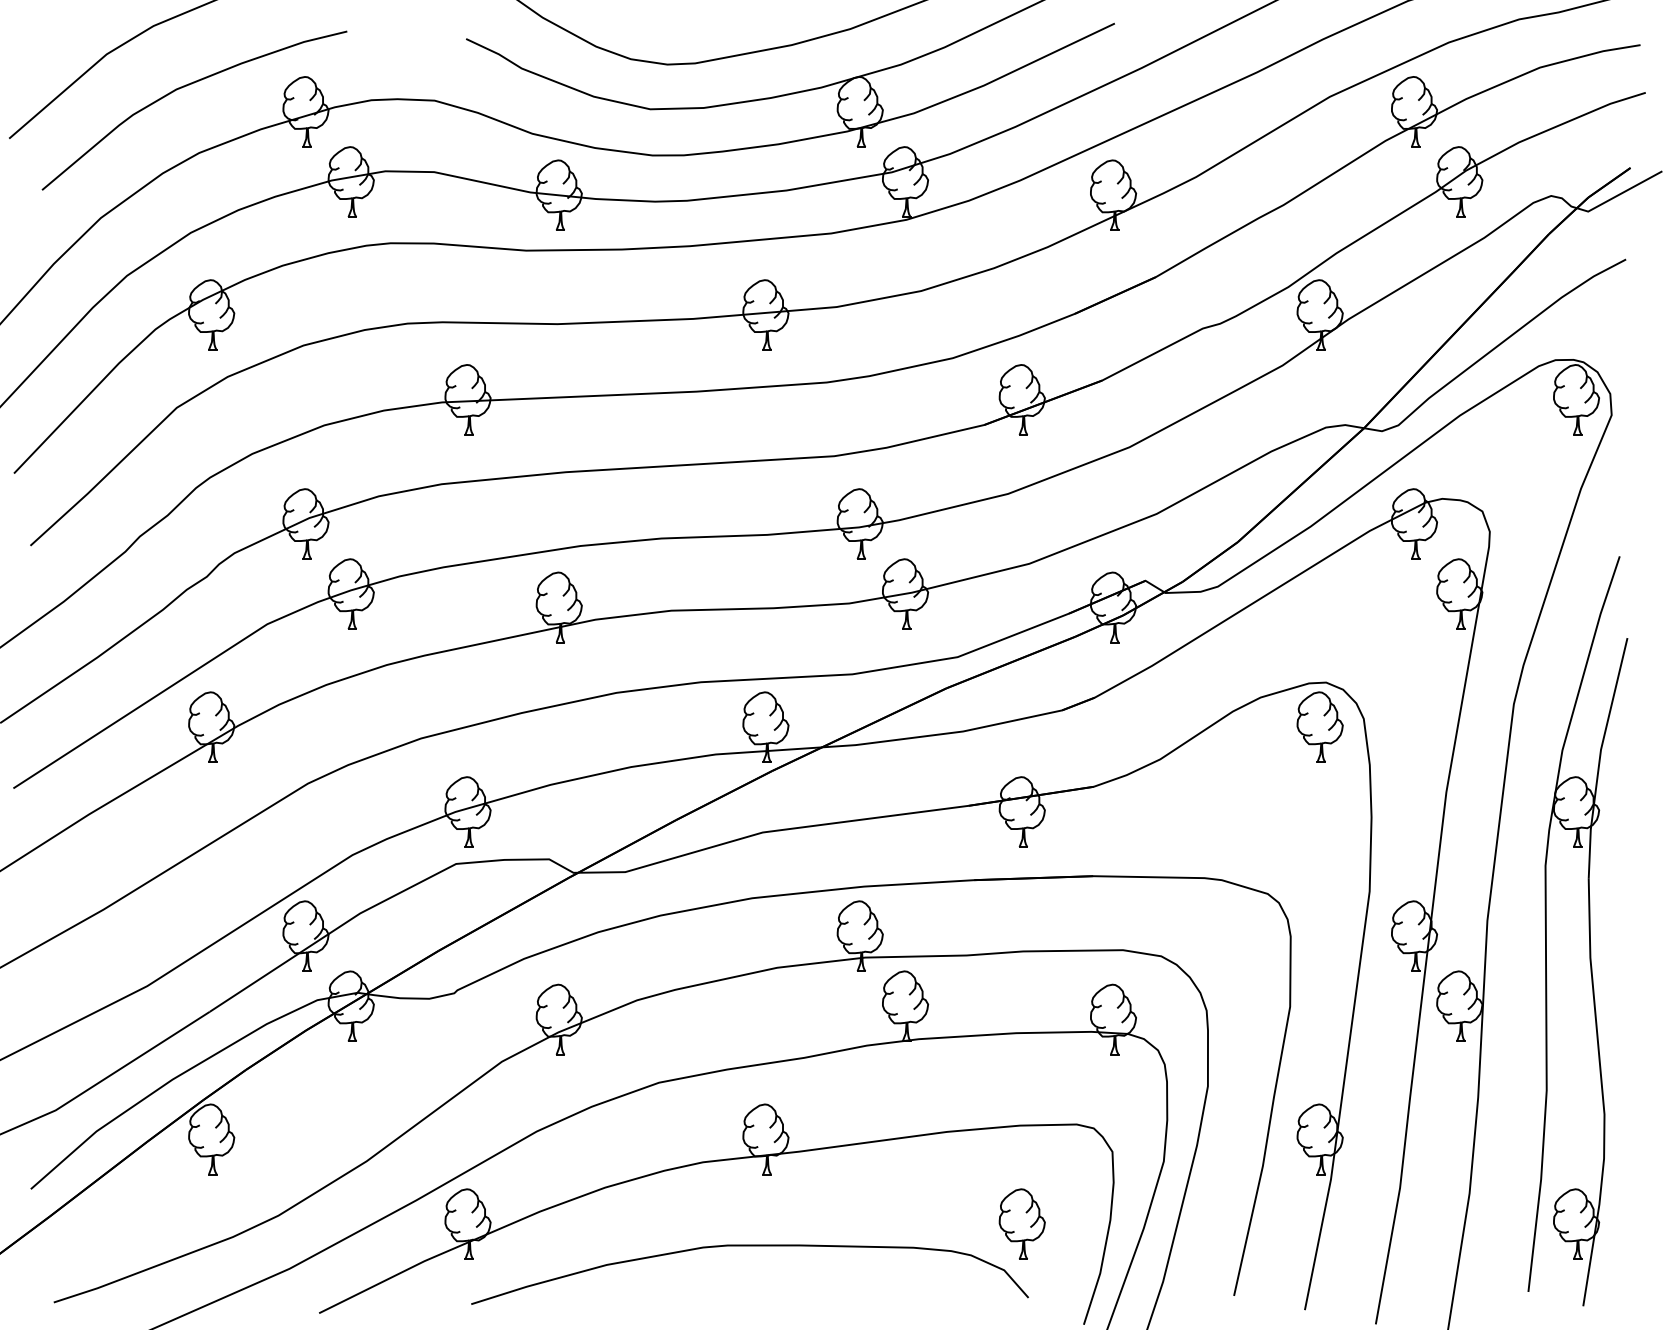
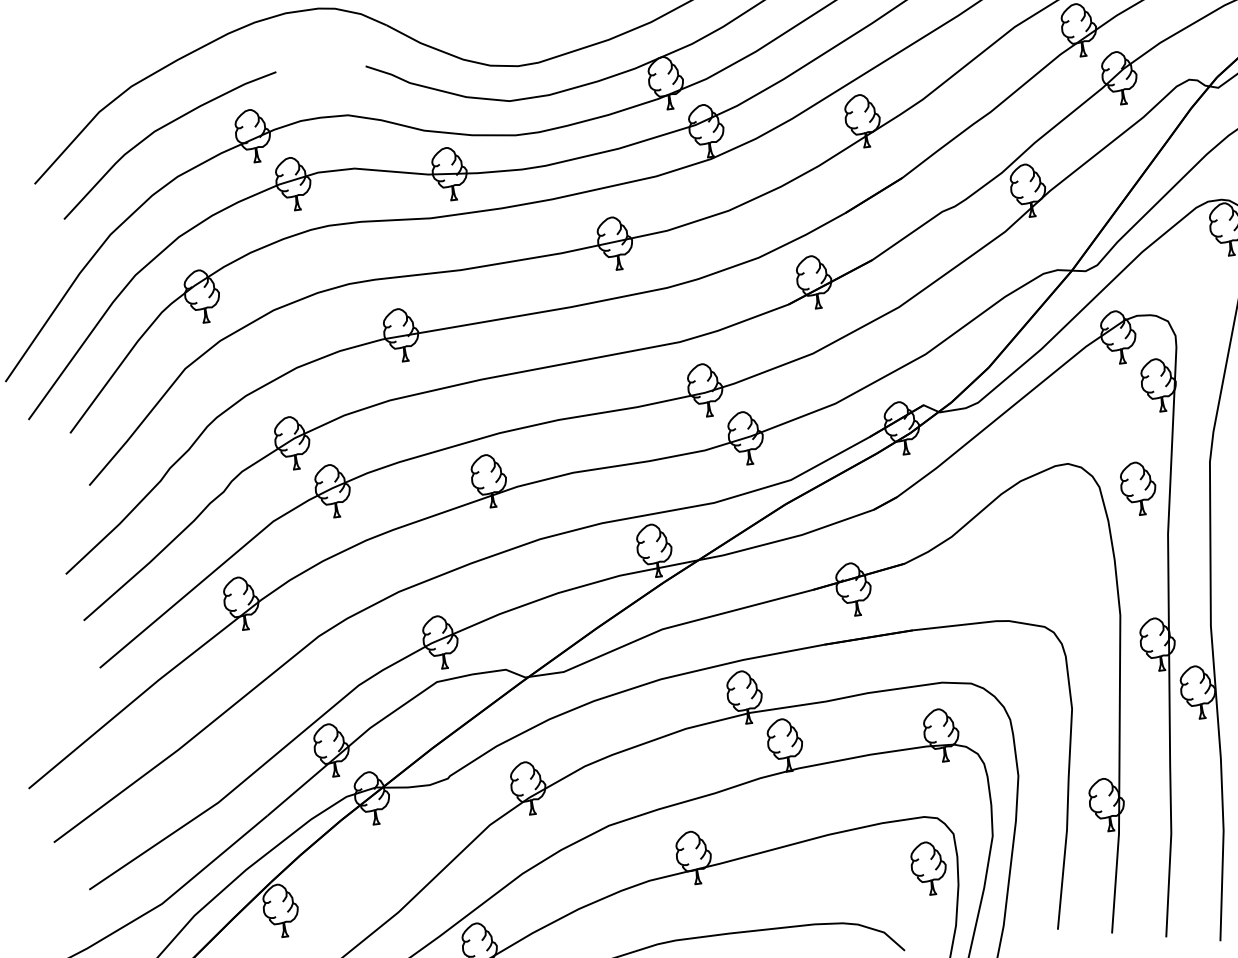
part: (1319, 726) -> (1138, 488), moved
part: (1021, 1223) -> (928, 867), moved

